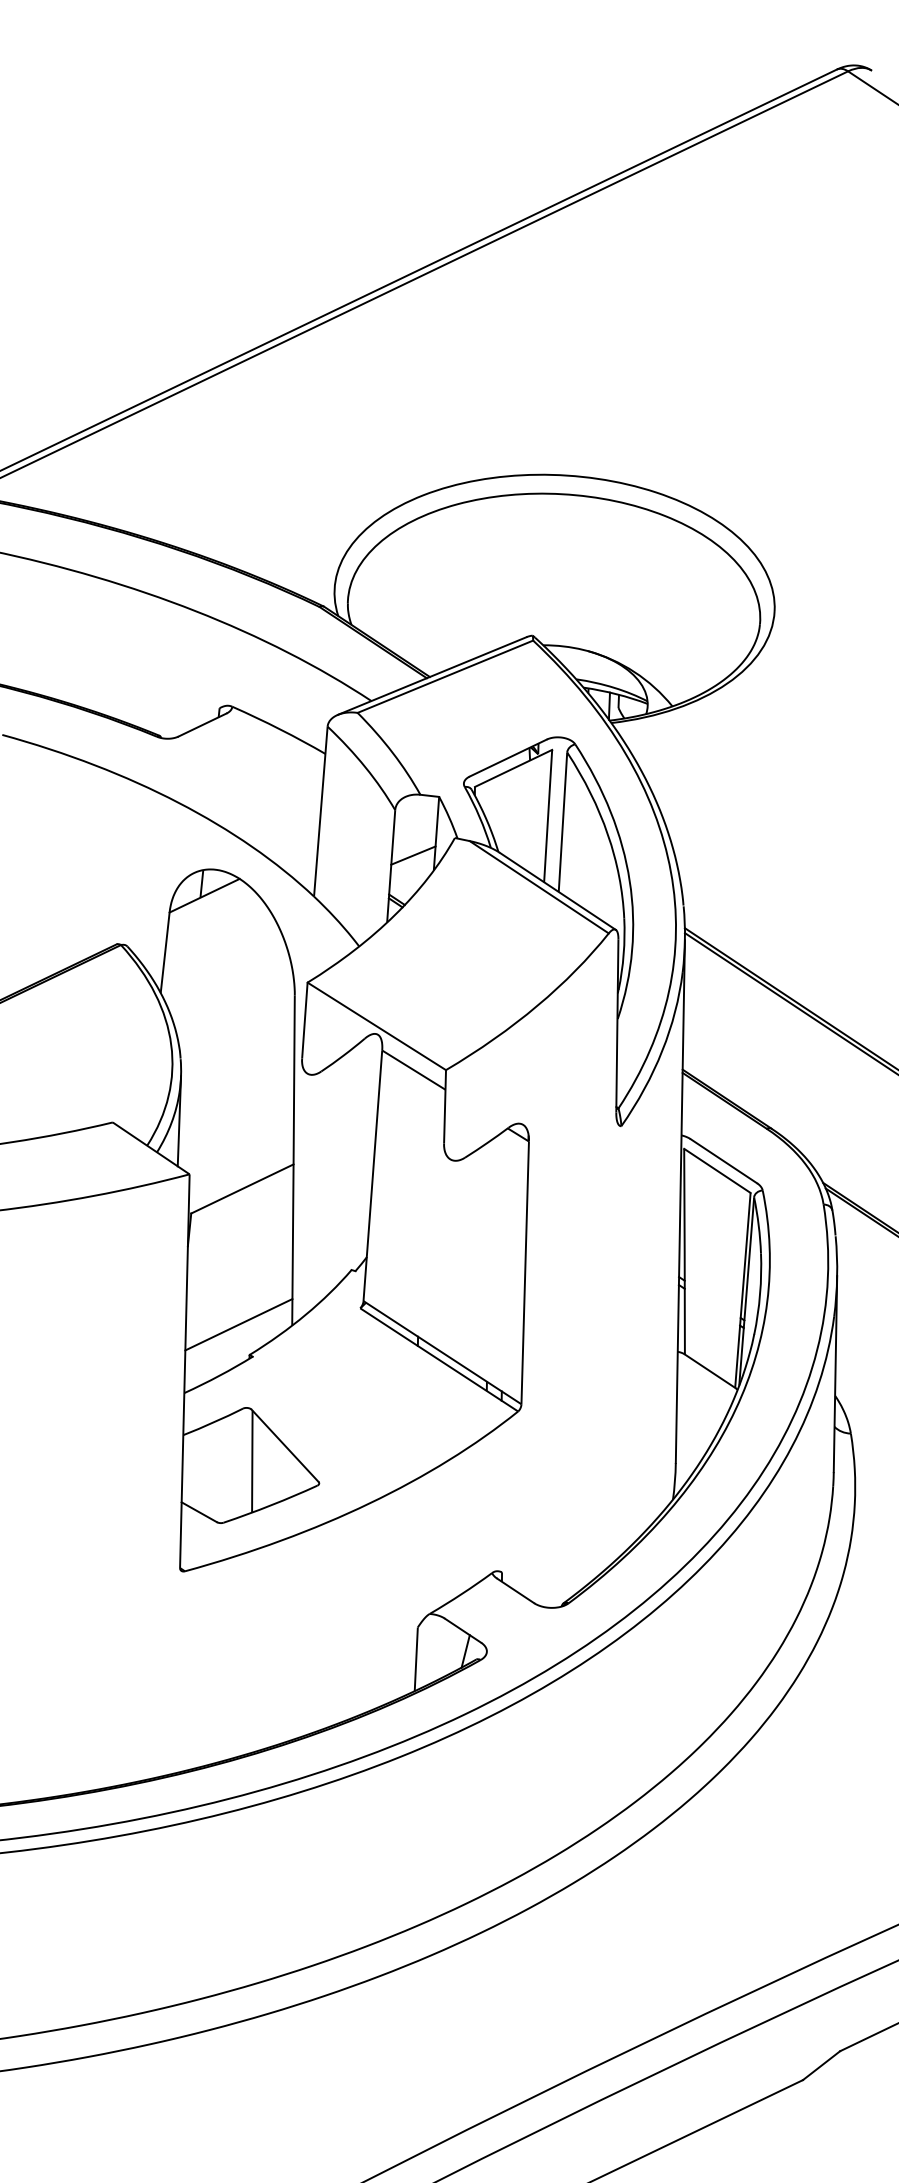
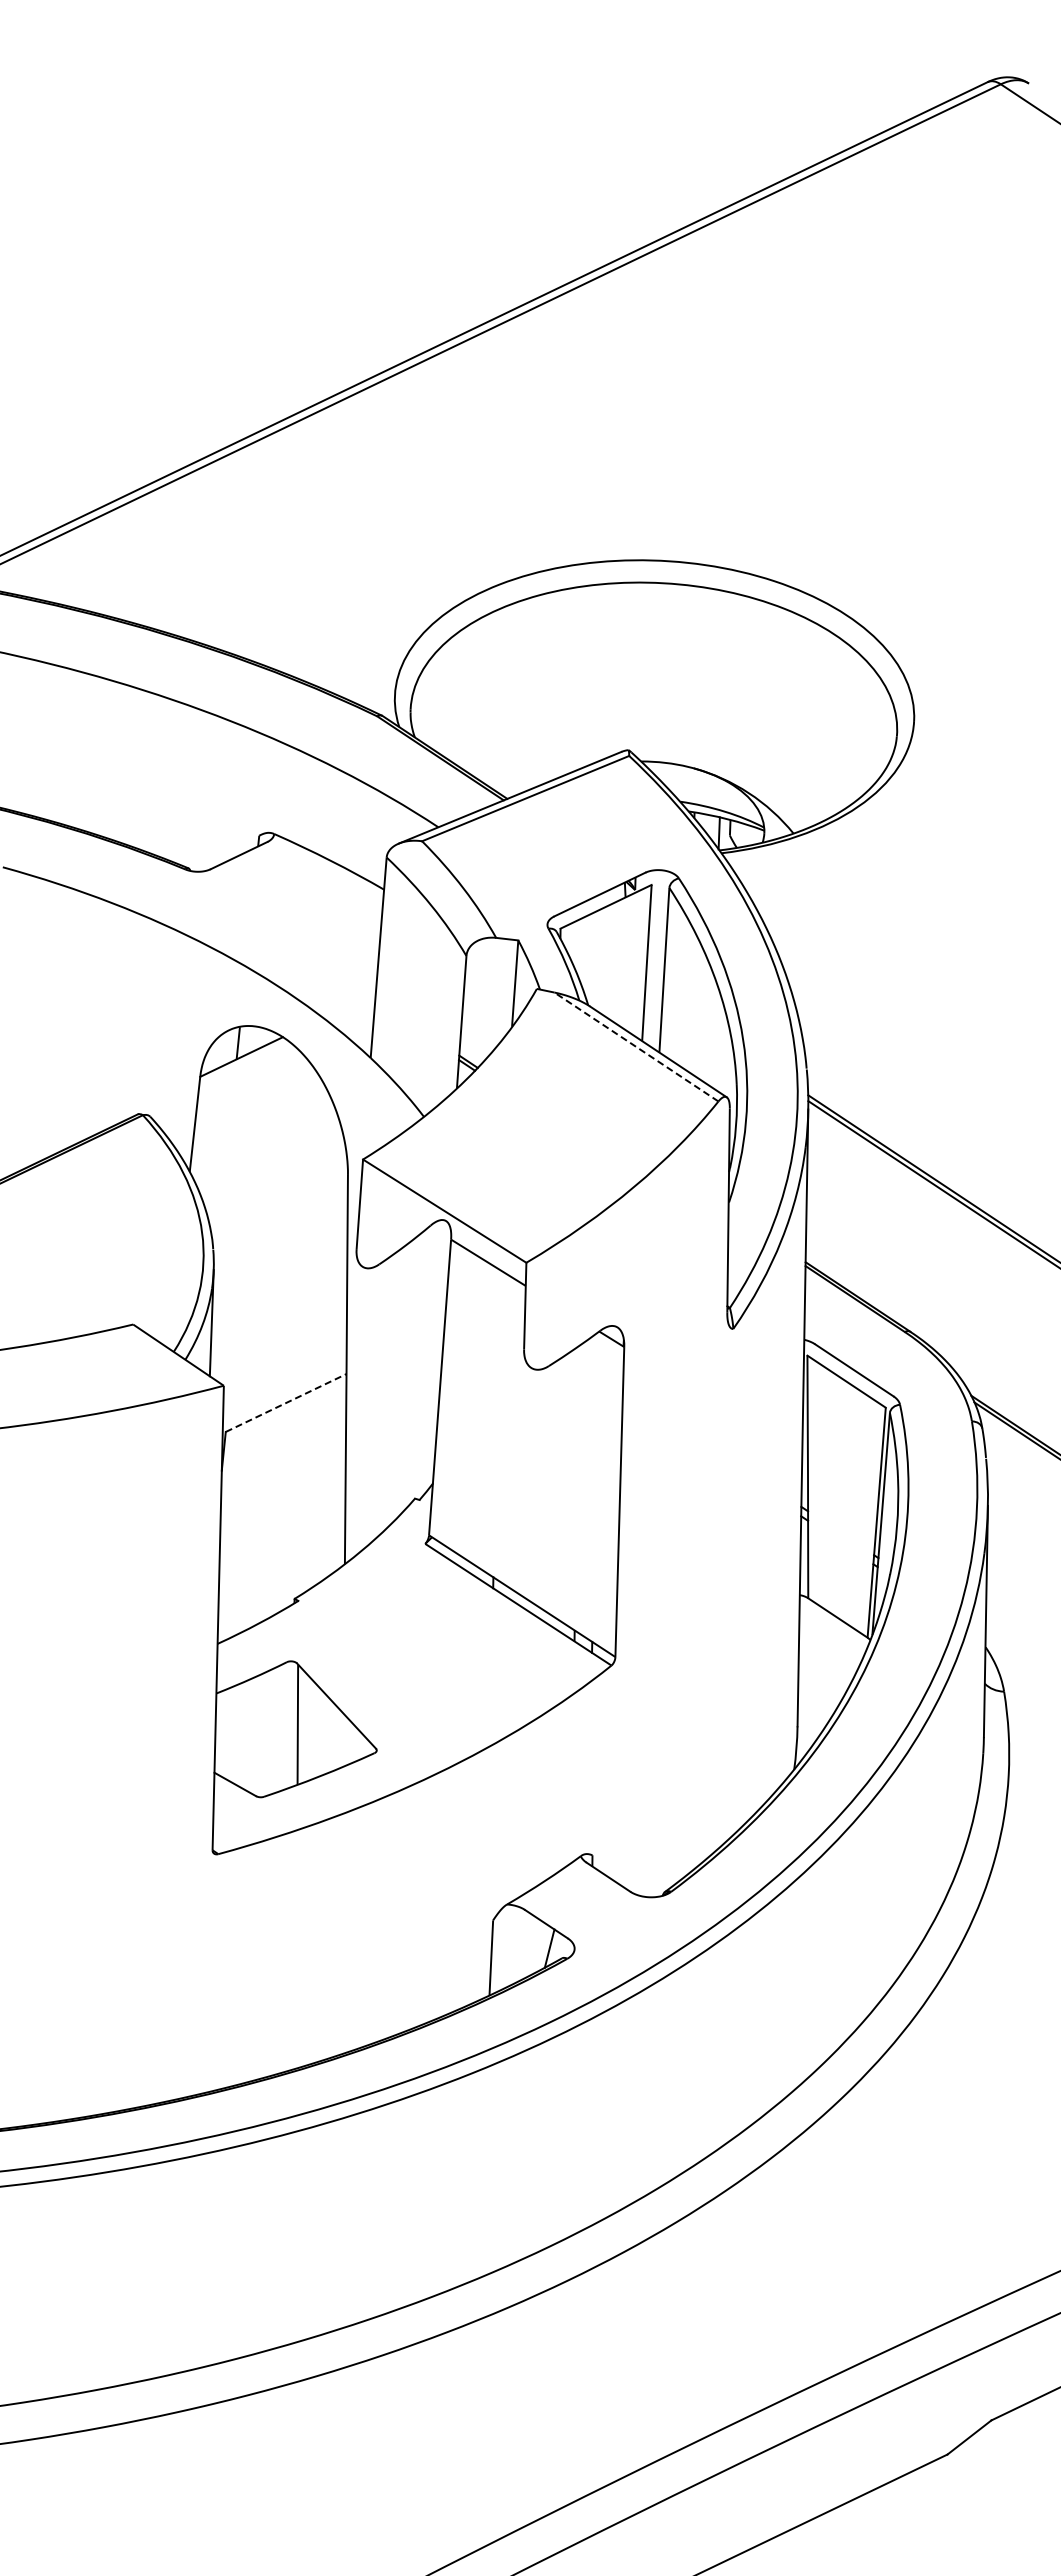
line: (413, 855) -> (487, 1009), removed
line: (539, 886) -> (636, 1046), solid -> dashed
line: (242, 1189) -> (286, 1403), solid -> dashed
line: (238, 1324) -> (281, 1562), removed

